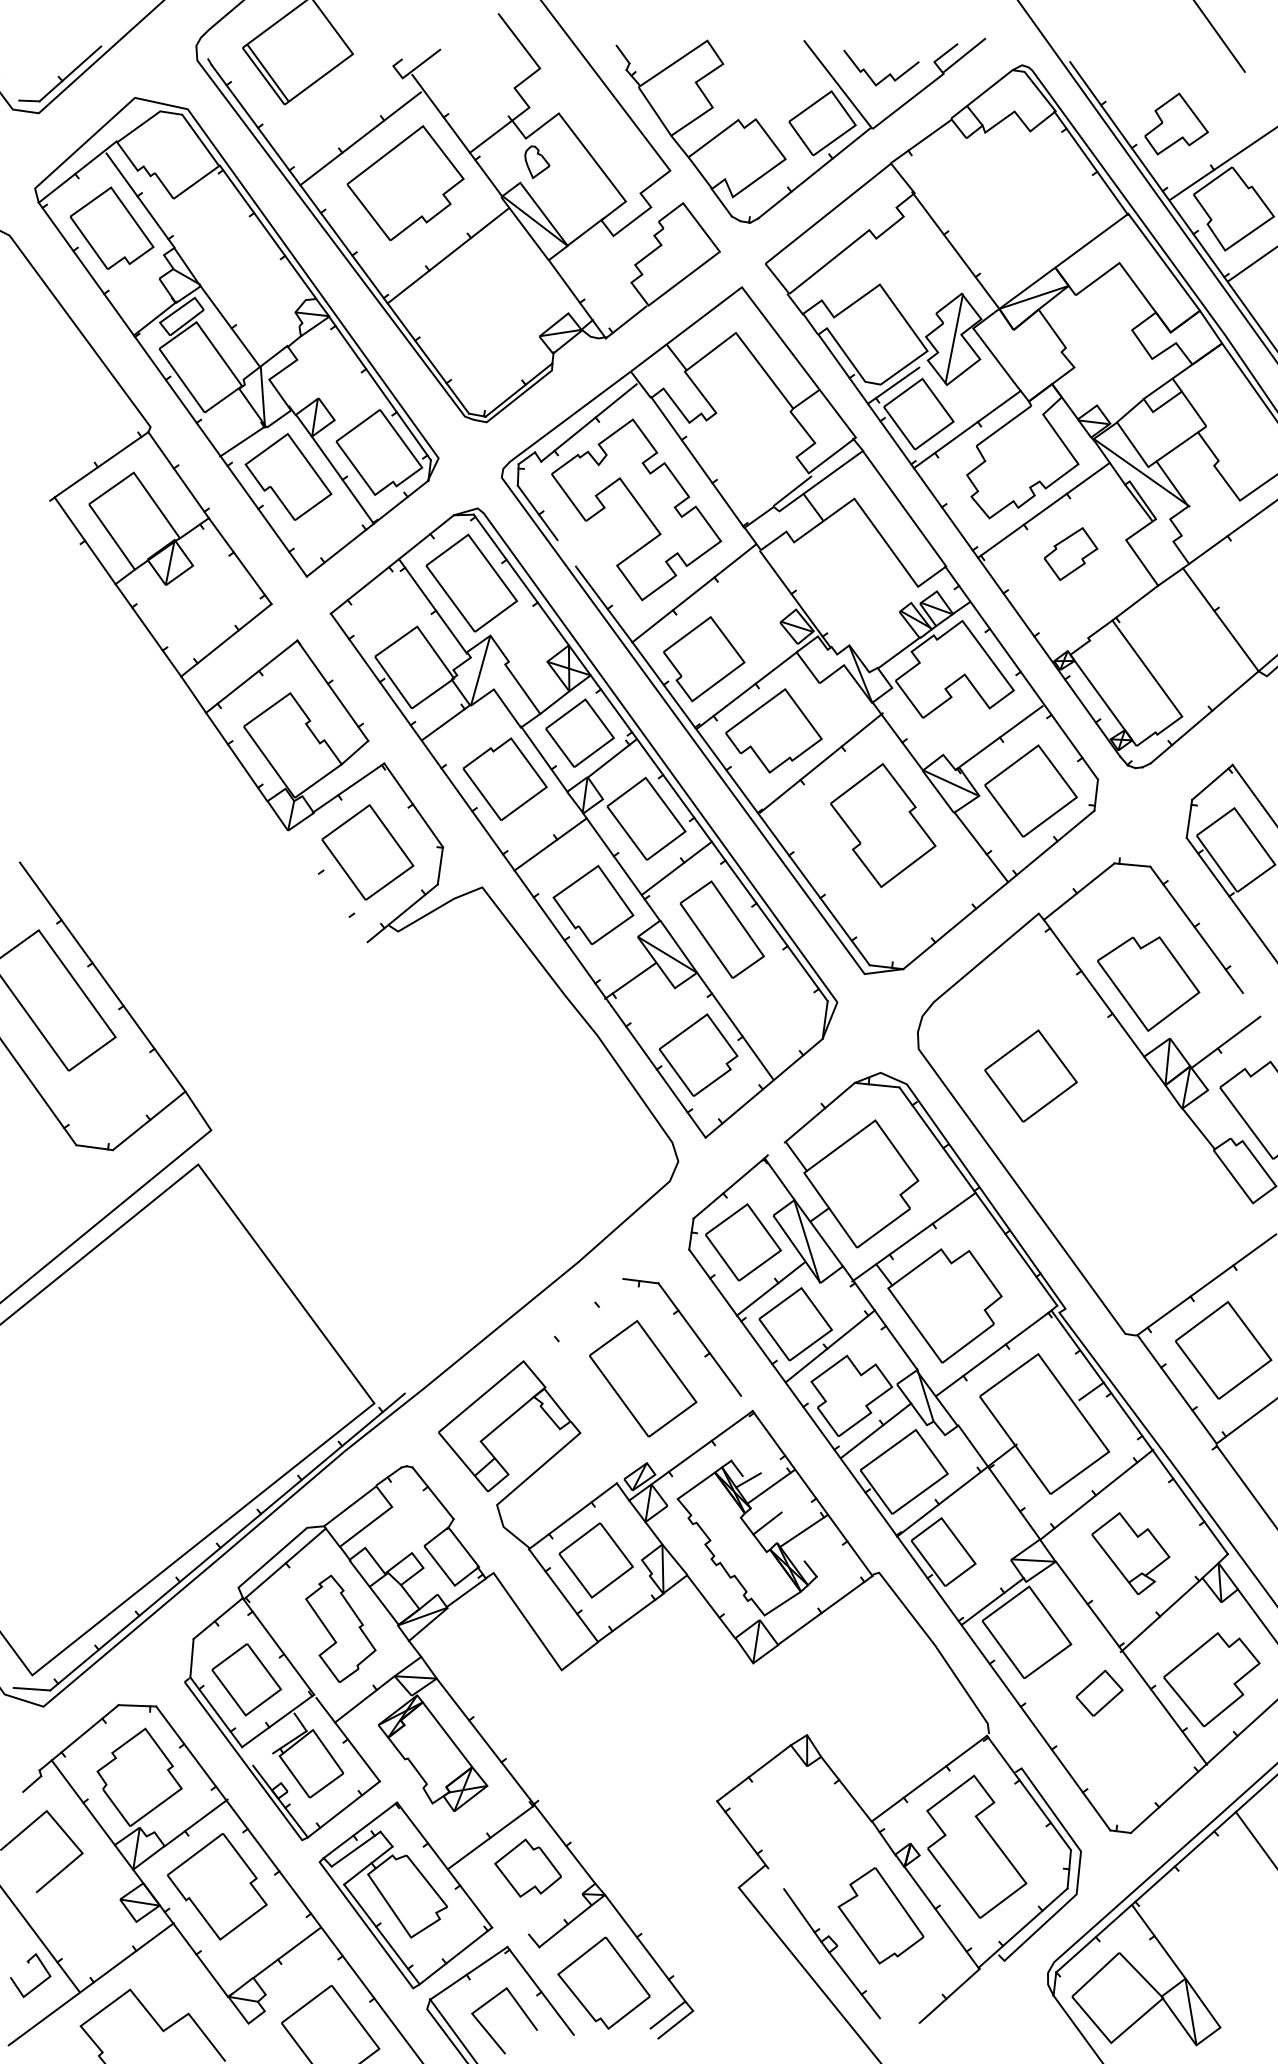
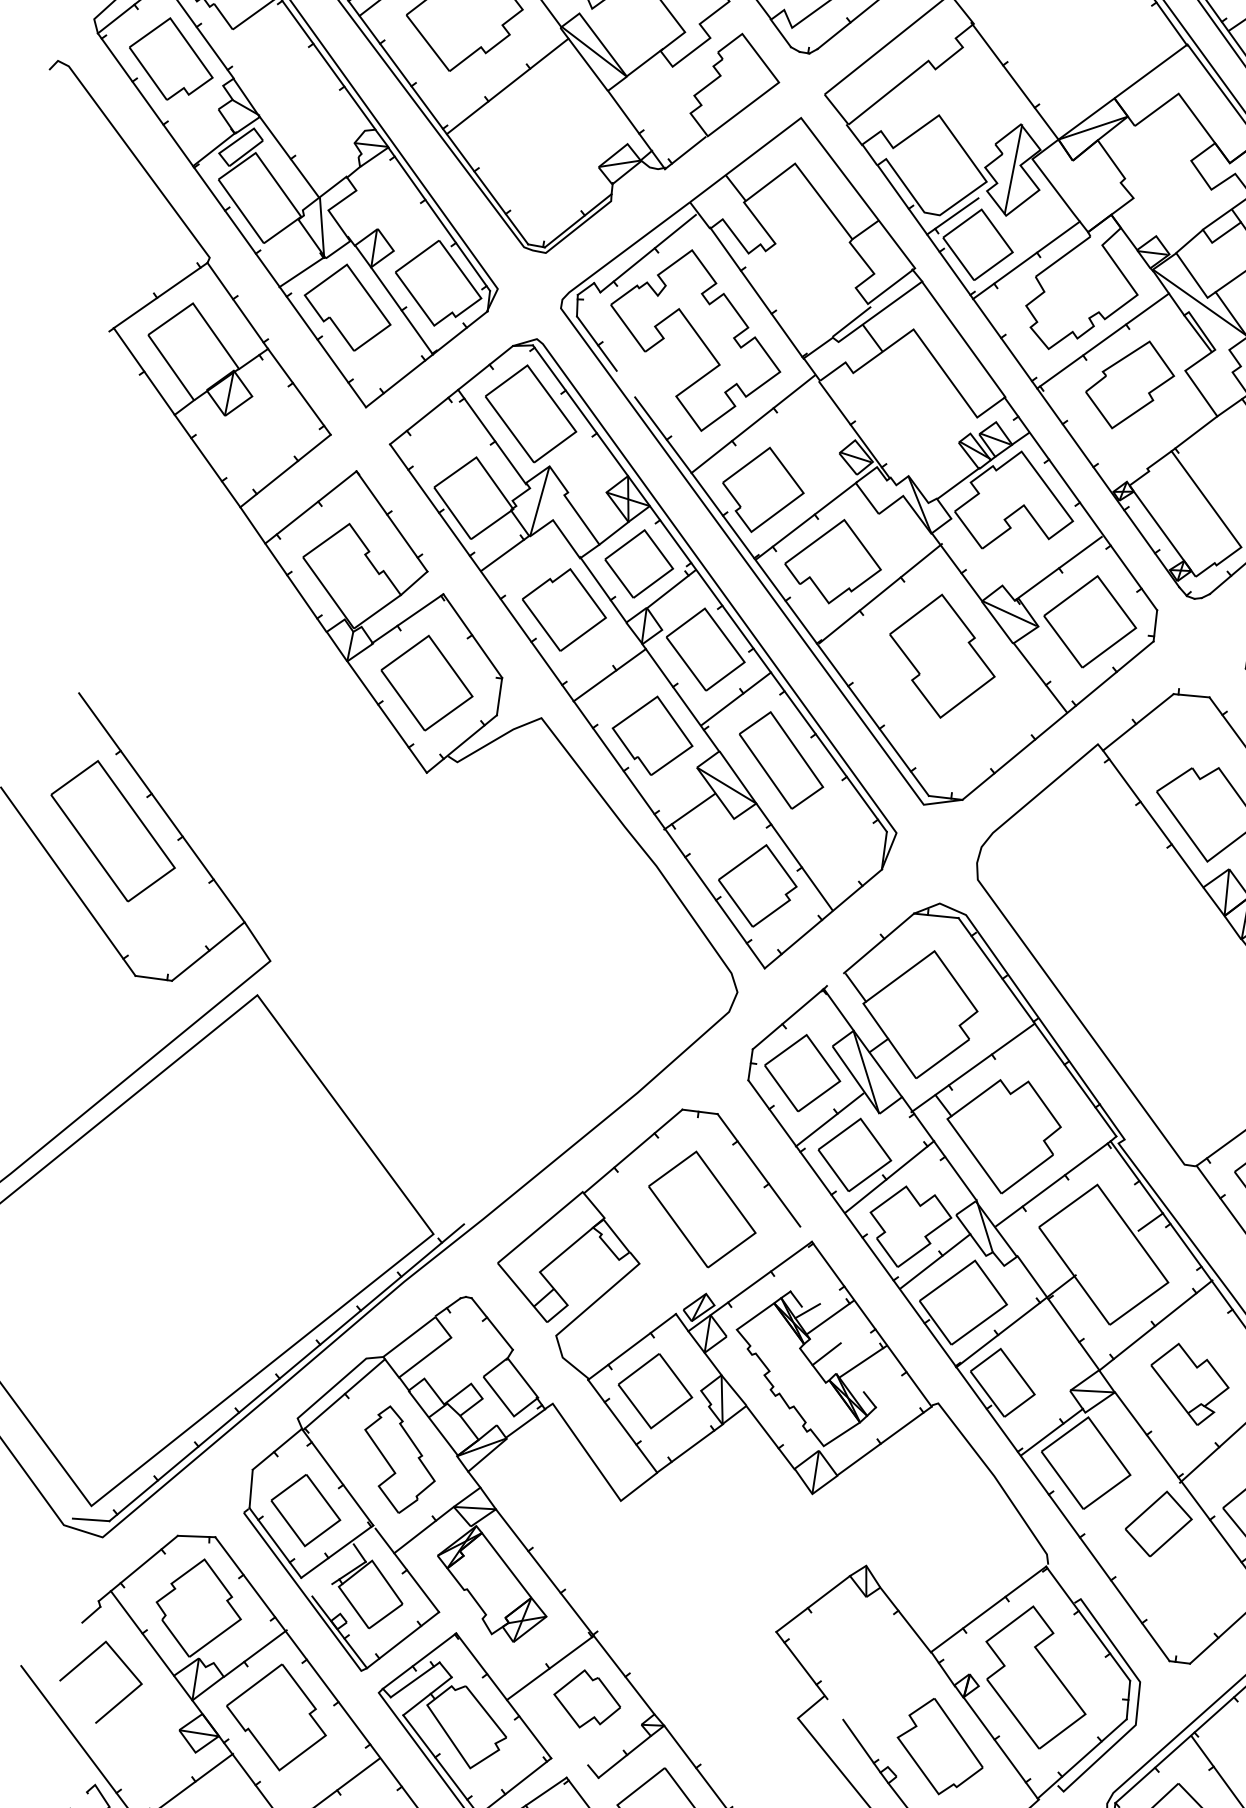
part: (1070, 553) -> (1129, 384), size x1.67
line: (327, 886) -> (386, 717), added
part: (1030, 1075) -> (1089, 906), removed
line: (574, 1320) -> (633, 1151), added
part: (1099, 1693) -> (1158, 1524), size x1.43

